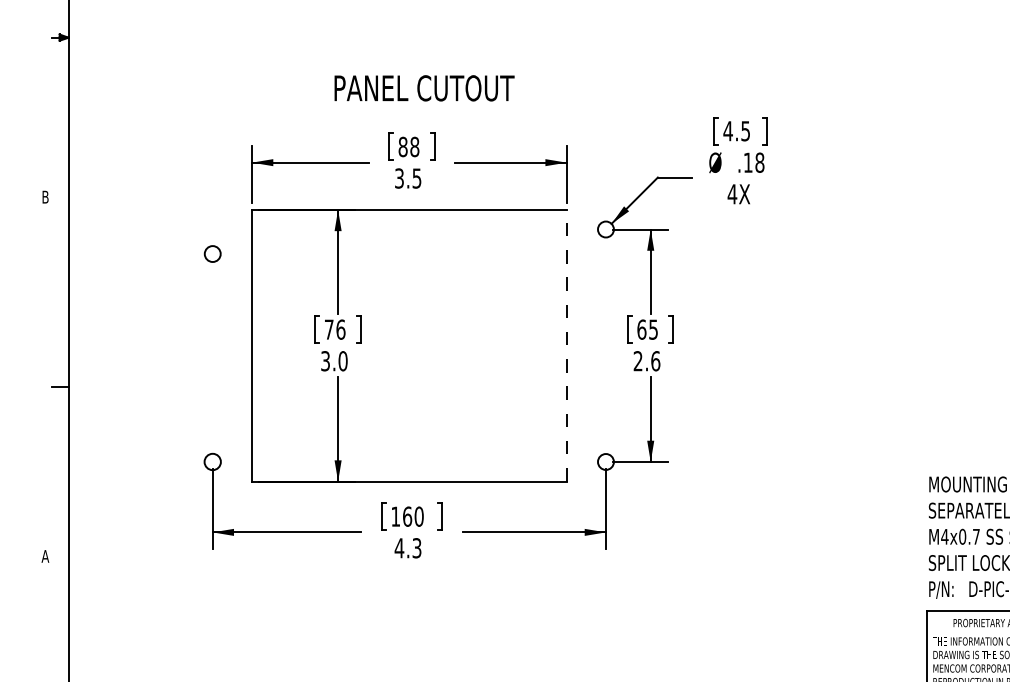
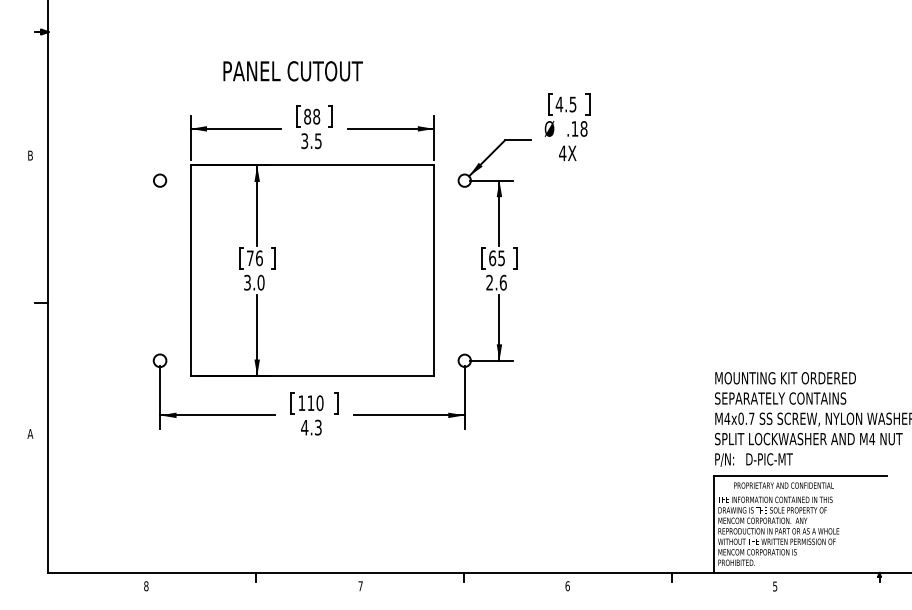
text: (423, 88) -> (292, 71), moved
circle: (213, 253) -> (160, 180), moved
line: (566, 345) -> (434, 270), dashed -> solid
text: (406, 517) -> (310, 403), 160 -> 110

